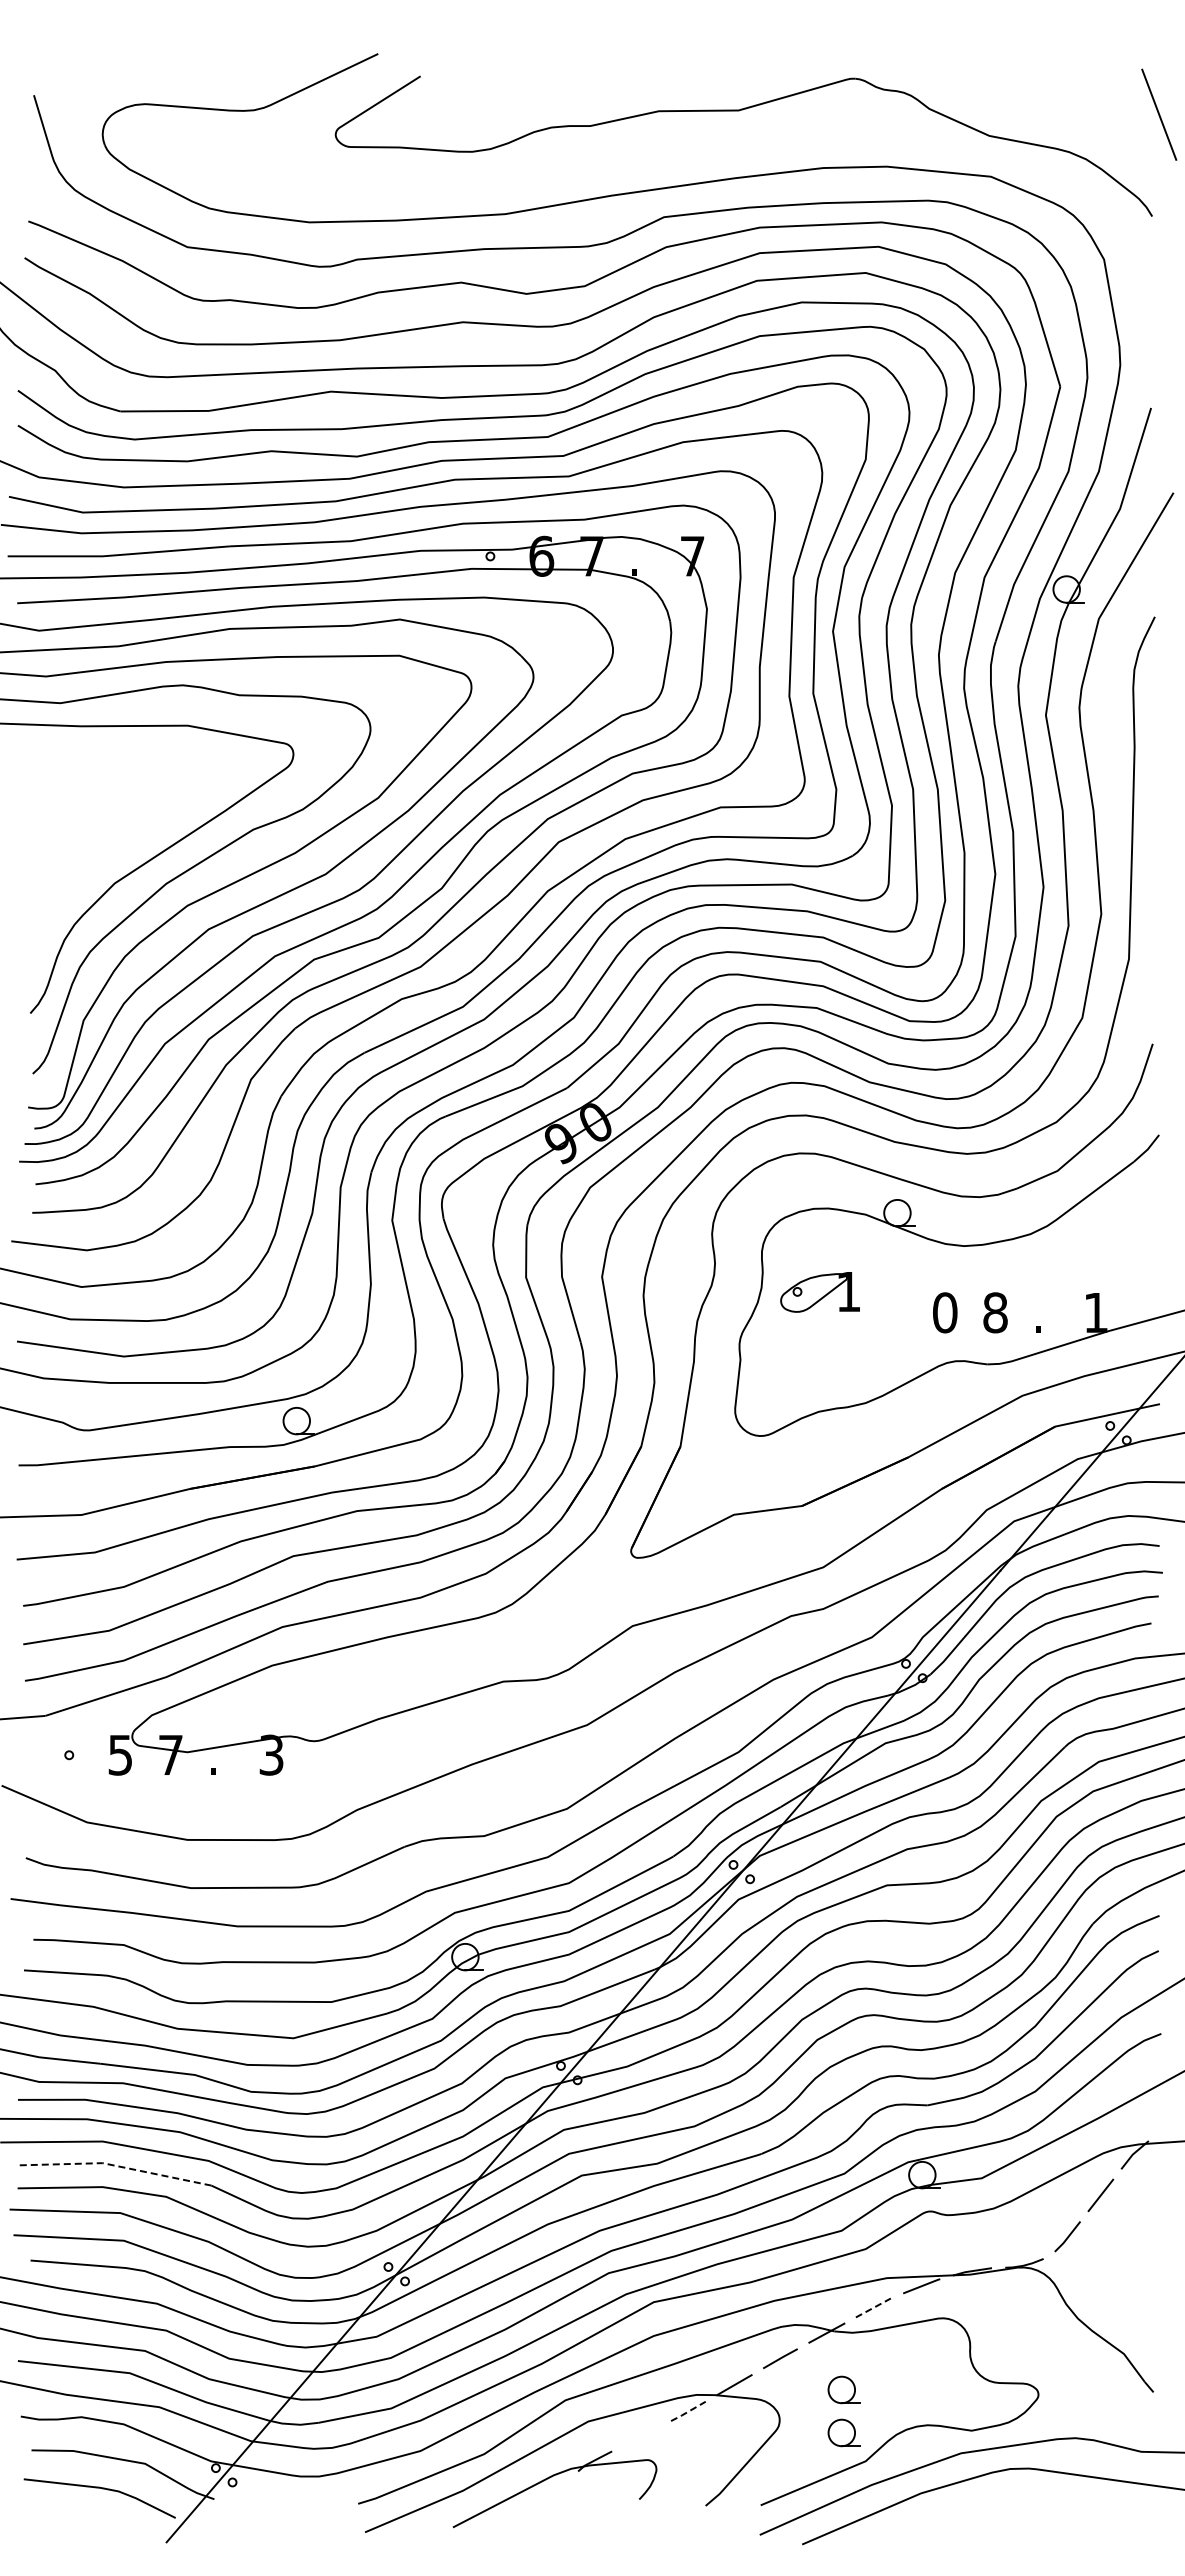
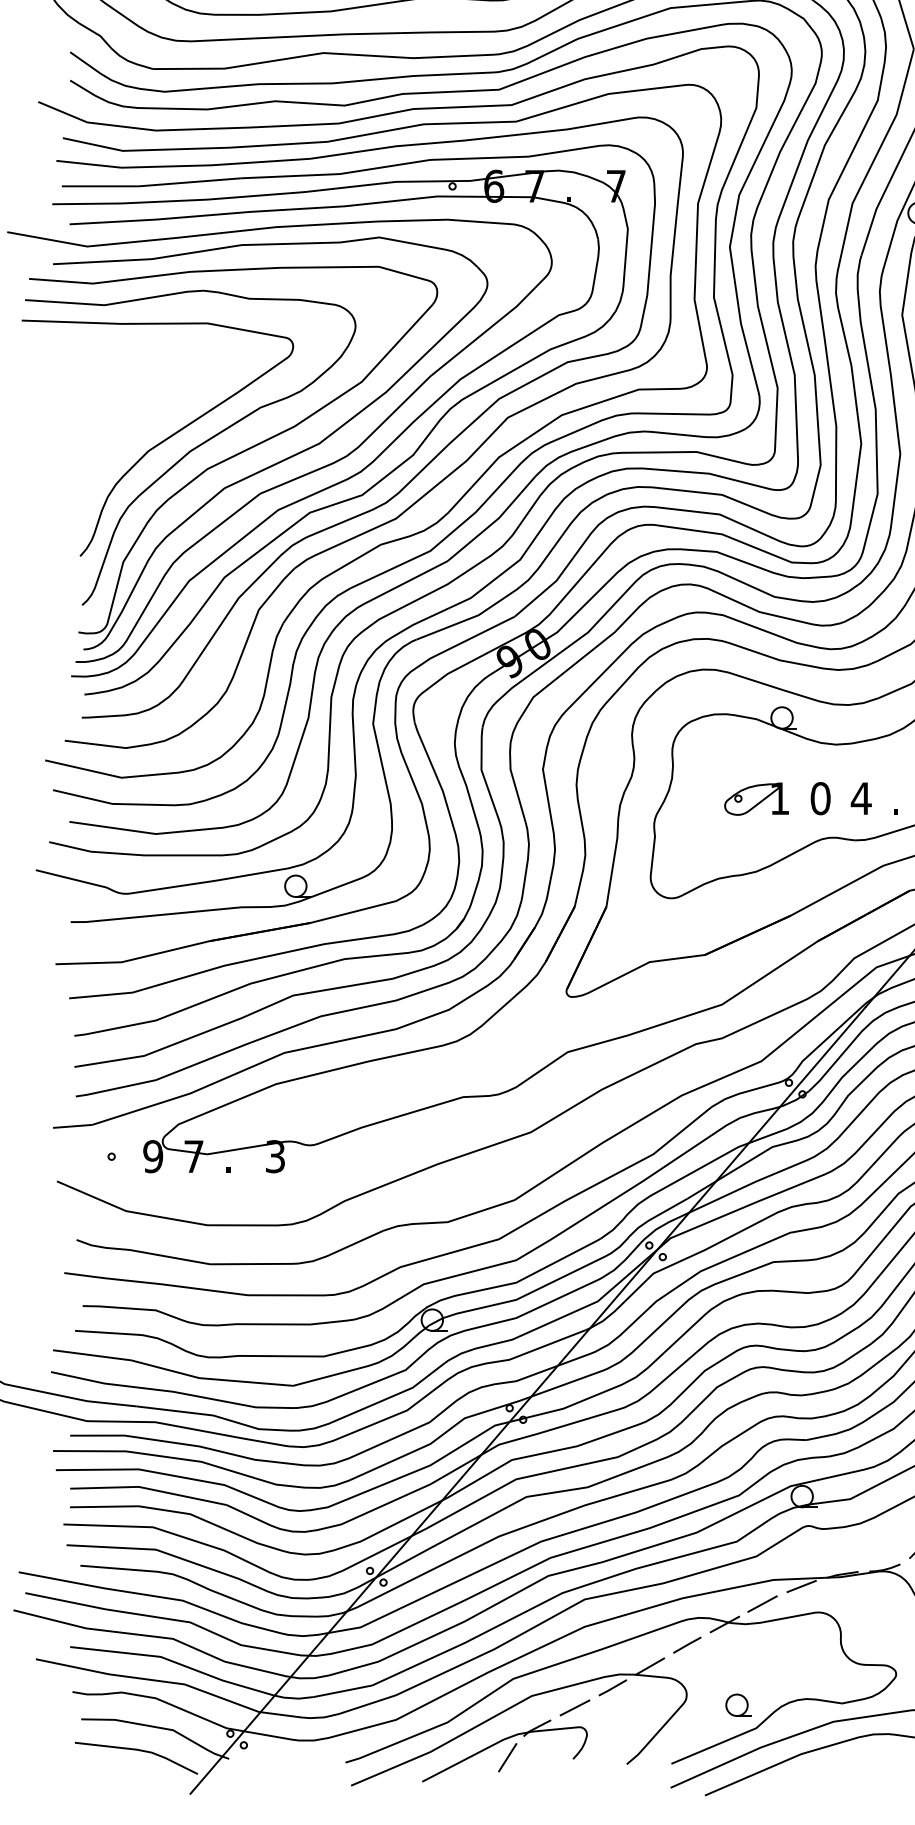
part: (819, 1292) -> (756, 799), moved
text: (995, 1312) -> (861, 798), 8 -> 4
text: (120, 1754) -> (153, 1156), 5 -> 9
line: (115, 2165) -> (149, 1488), dashed -> solid
line: (873, 2307) -> (762, 1603), dashed -> solid
part: (843, 2389) -> (738, 1670), removed
line: (687, 2412) -> (612, 1688), dashed -> solid
line: (641, 2436) -> (574, 1708), added
line: (558, 2497) -> (507, 1757), added

